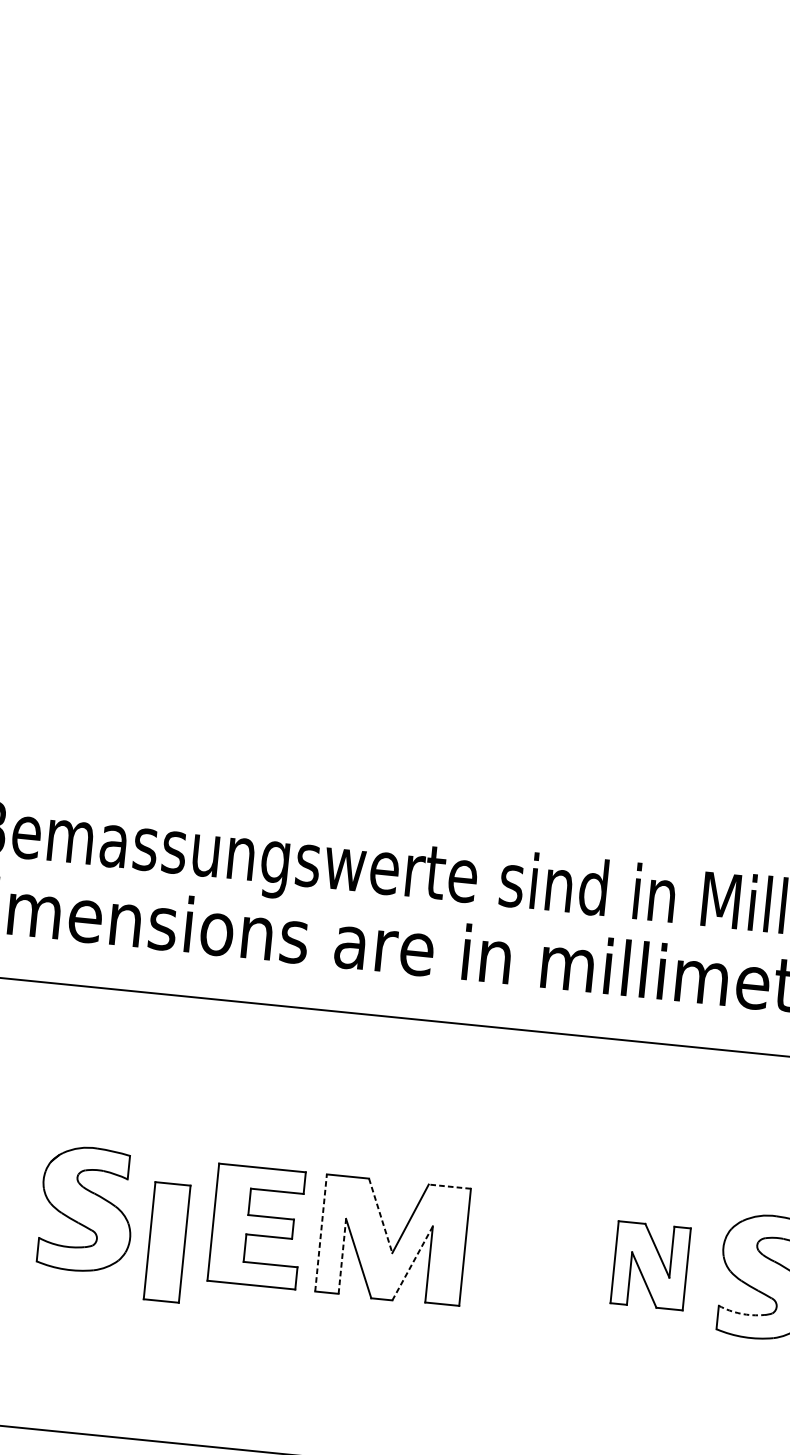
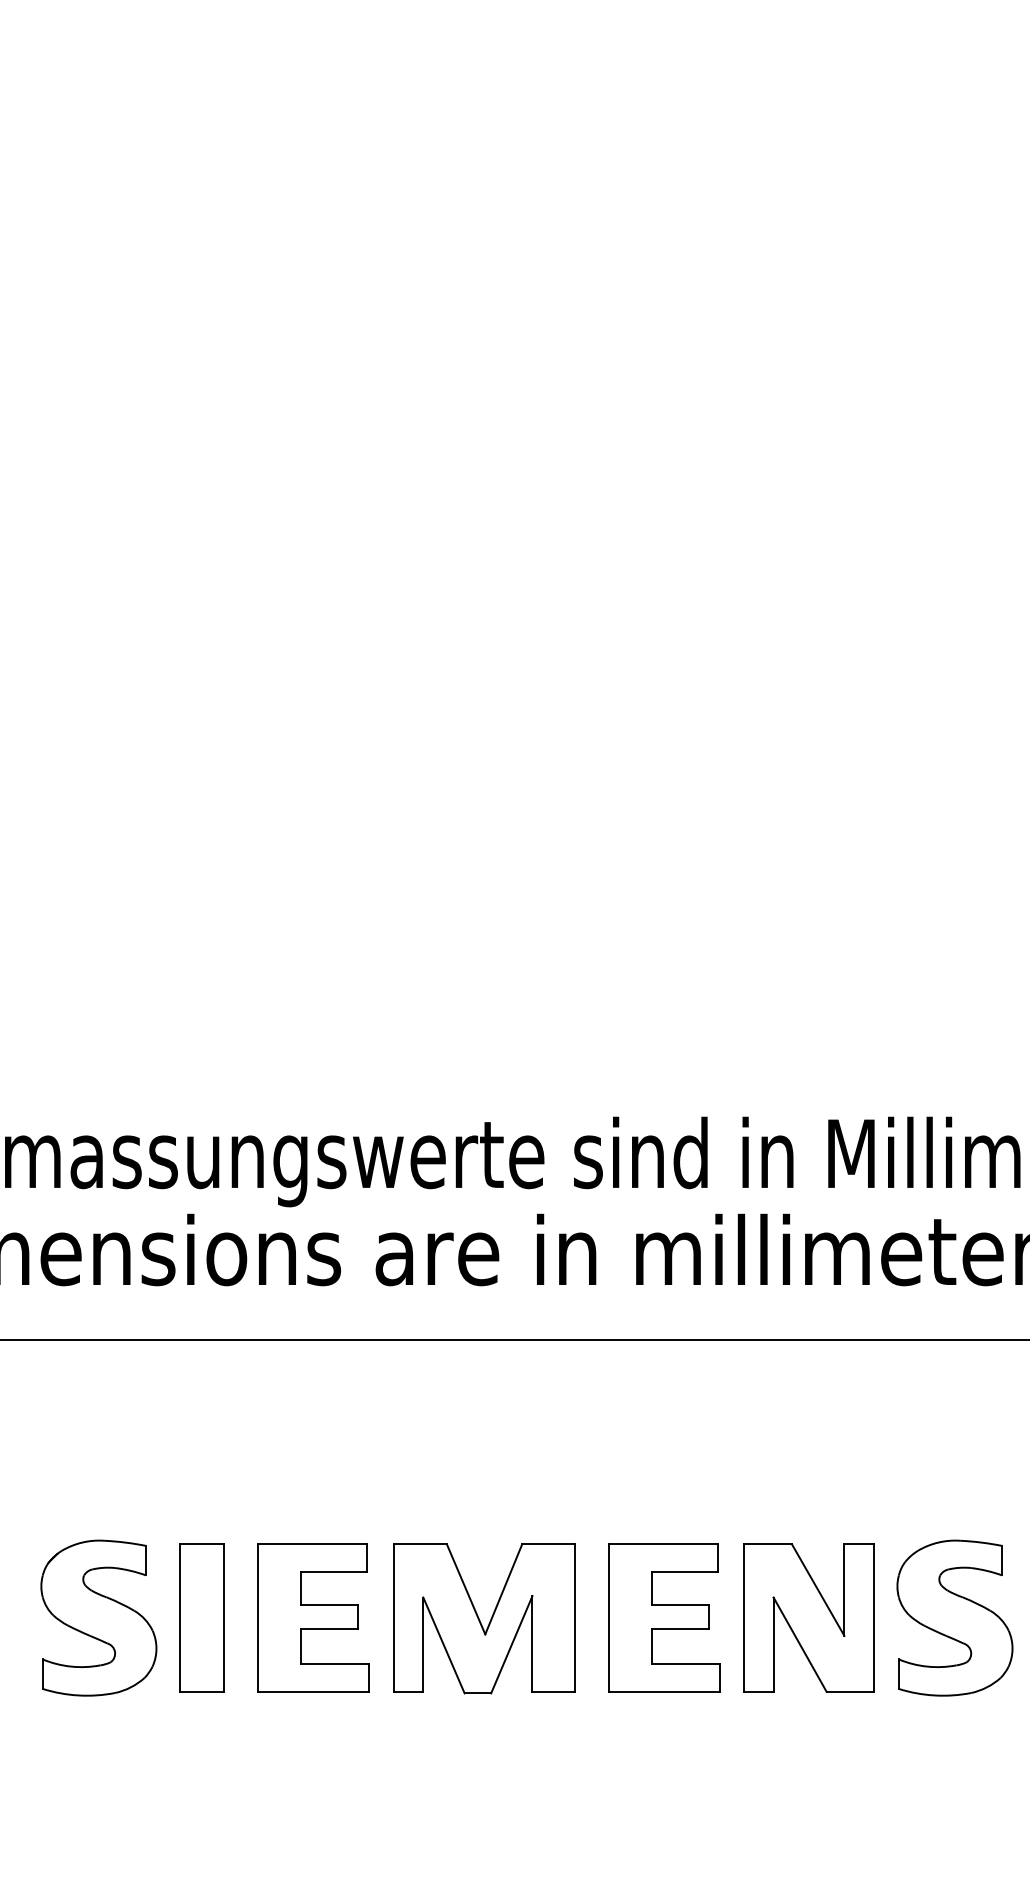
line: (449, 1186) -> (548, 1544), dashed -> solid
line: (381, 1215) -> (466, 1589), dashed -> solid
line: (320, 1233) -> (393, 1618), dashed -> solid
part: (166, 1241) -> (201, 1617), moved
part: (536, 1253) -> (664, 1617), added
line: (342, 1256) -> (423, 1644), dashed -> solid
line: (412, 1263) -> (511, 1644), dashed -> solid
part: (650, 1265) -> (808, 1617), size x1.43
arc: (740, 1313) -> (927, 1666), dashed -> solid

